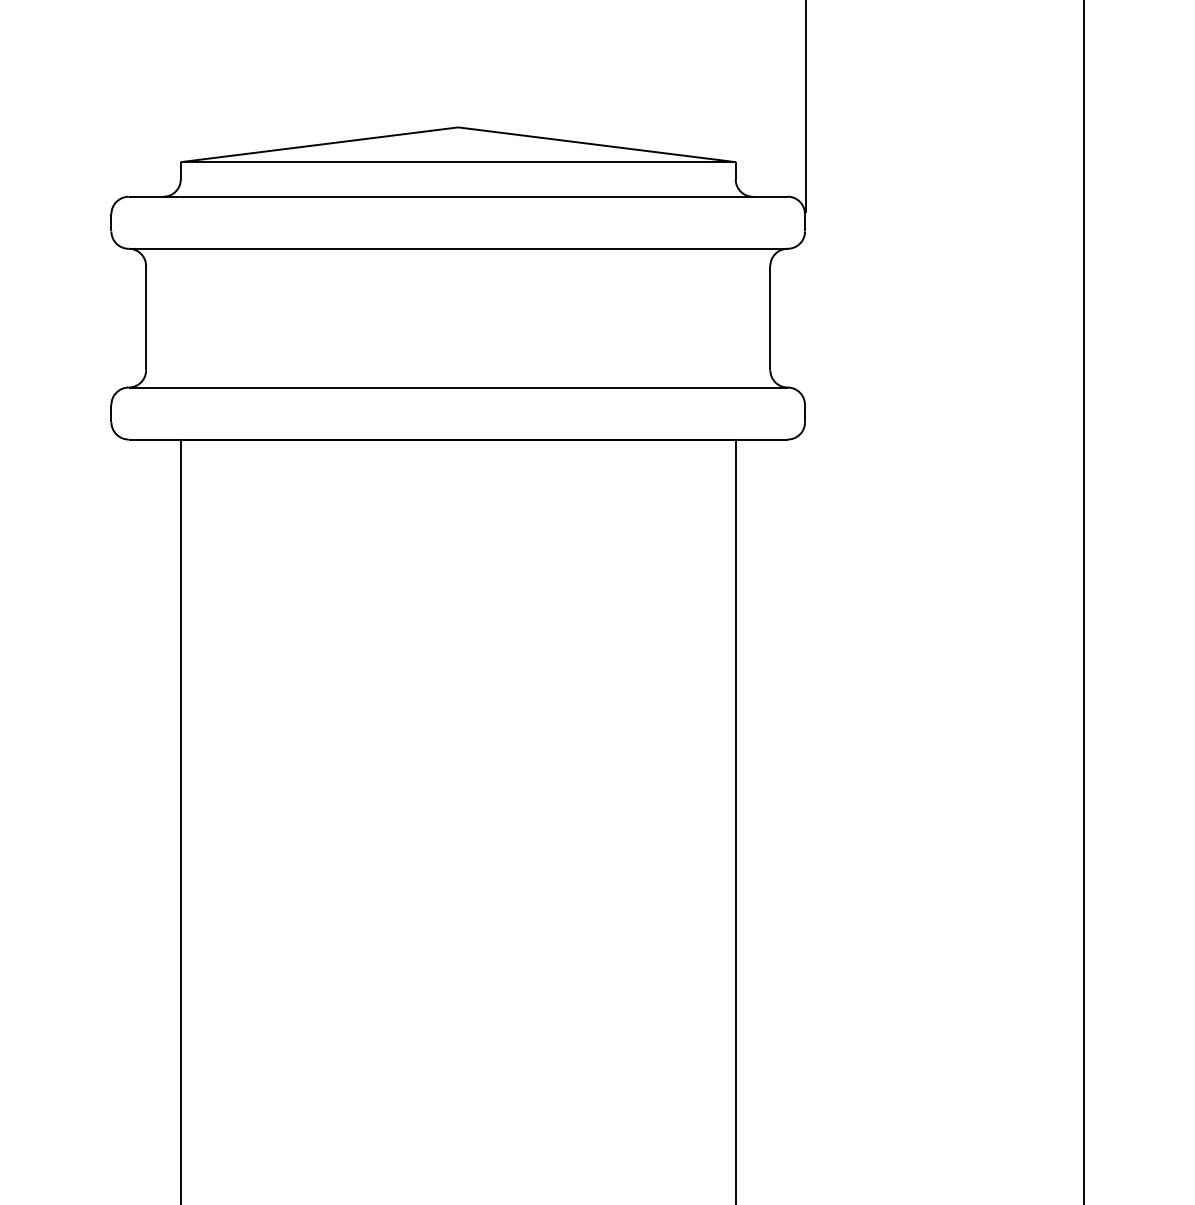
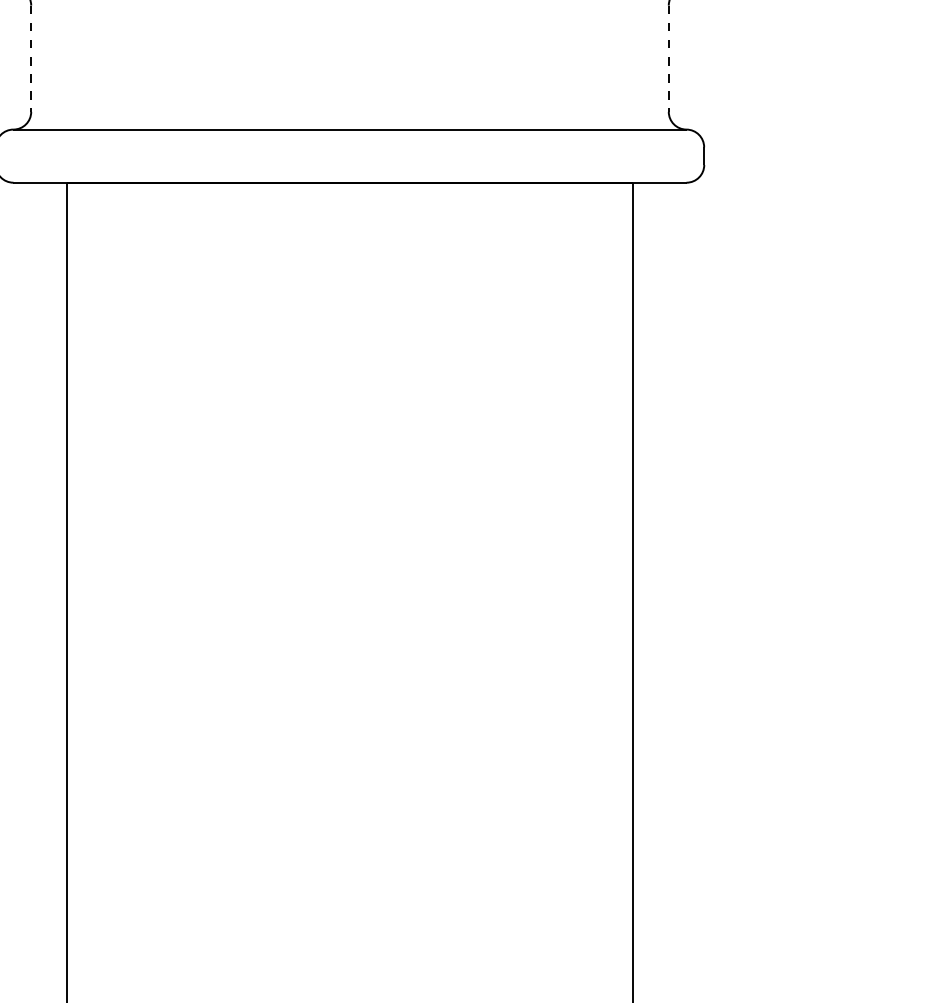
line: (146, 318) -> (31, 59), solid -> dashed
line: (770, 318) -> (668, 59), solid -> dashed

